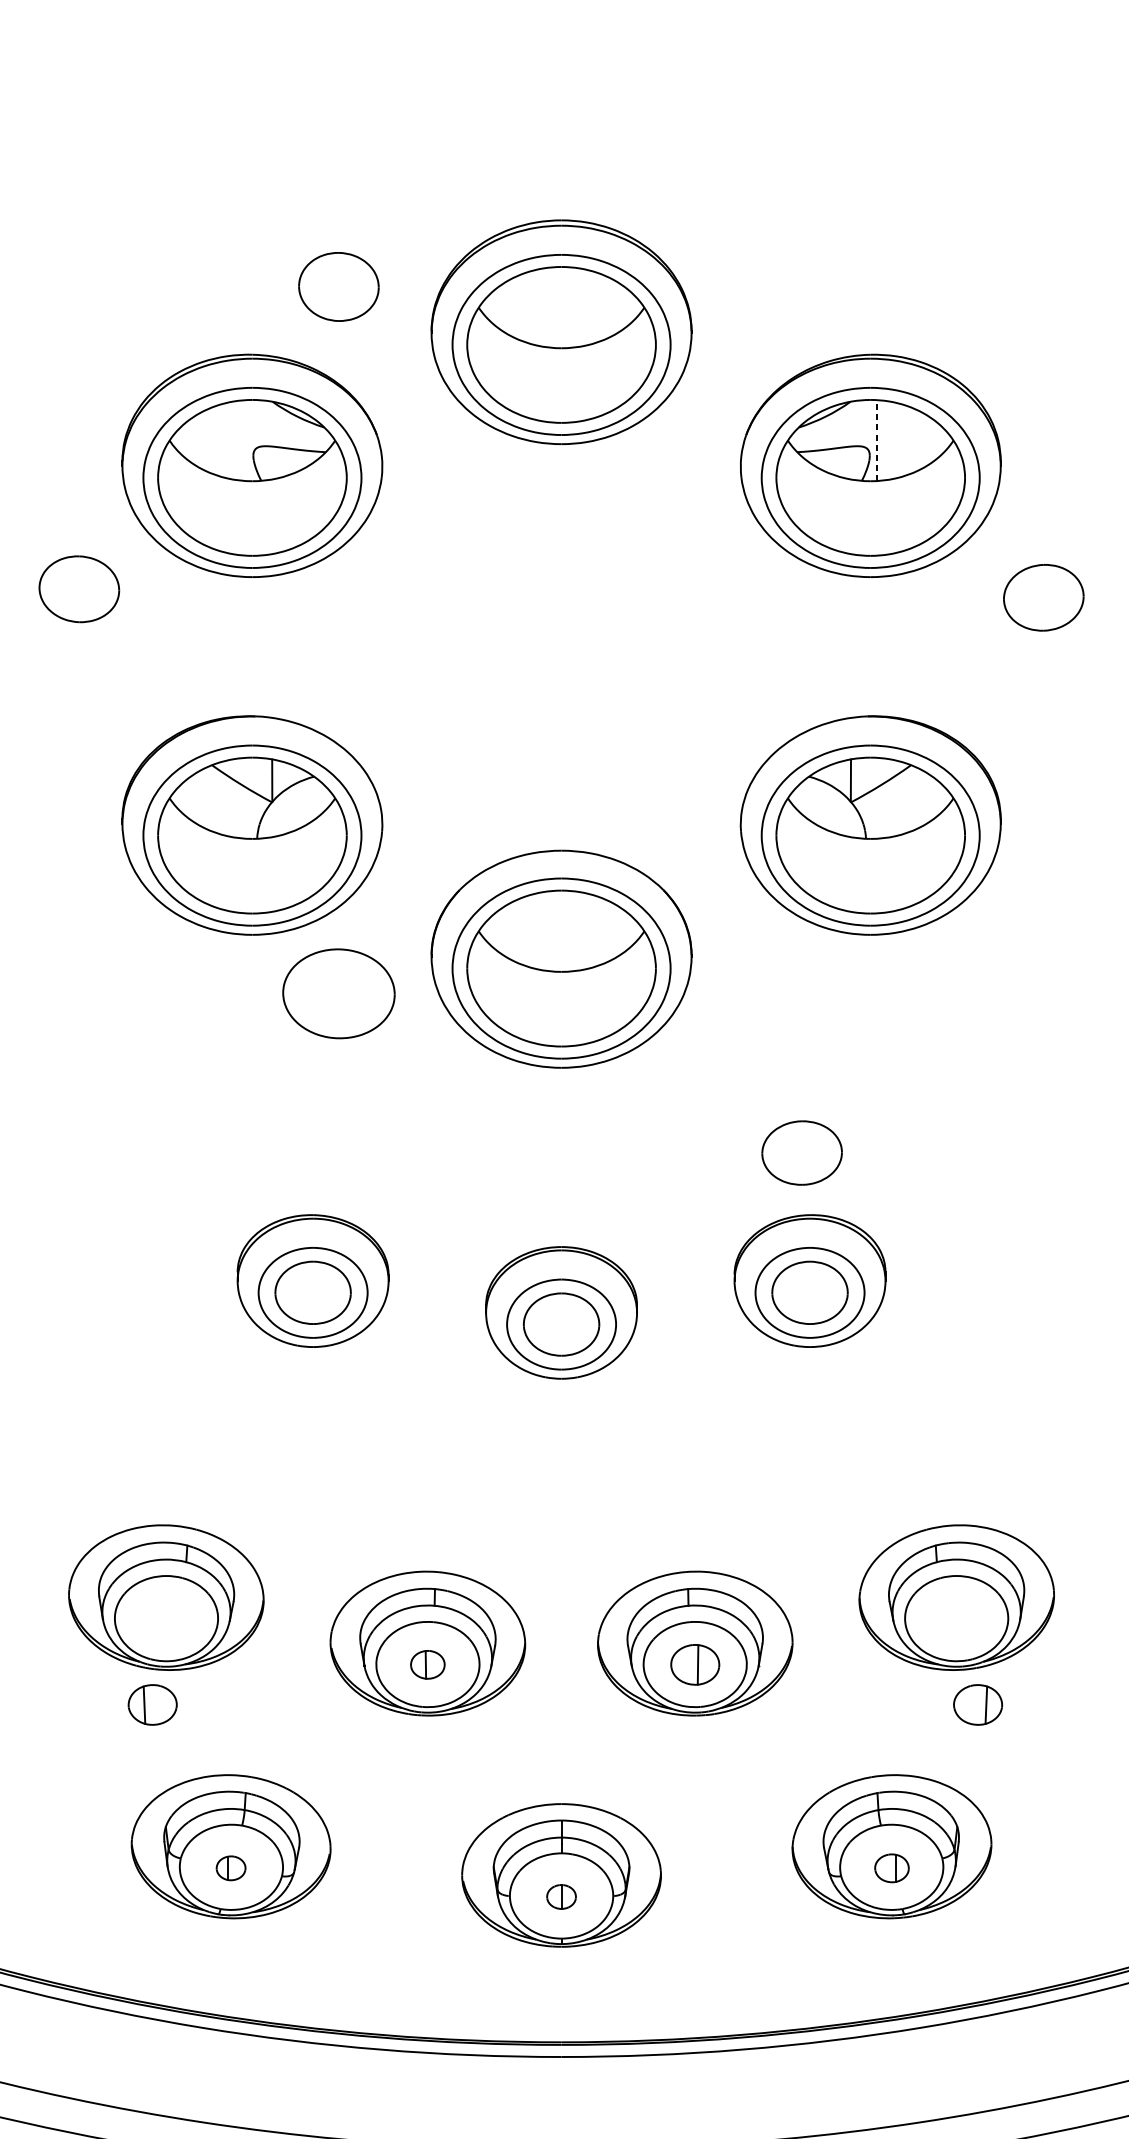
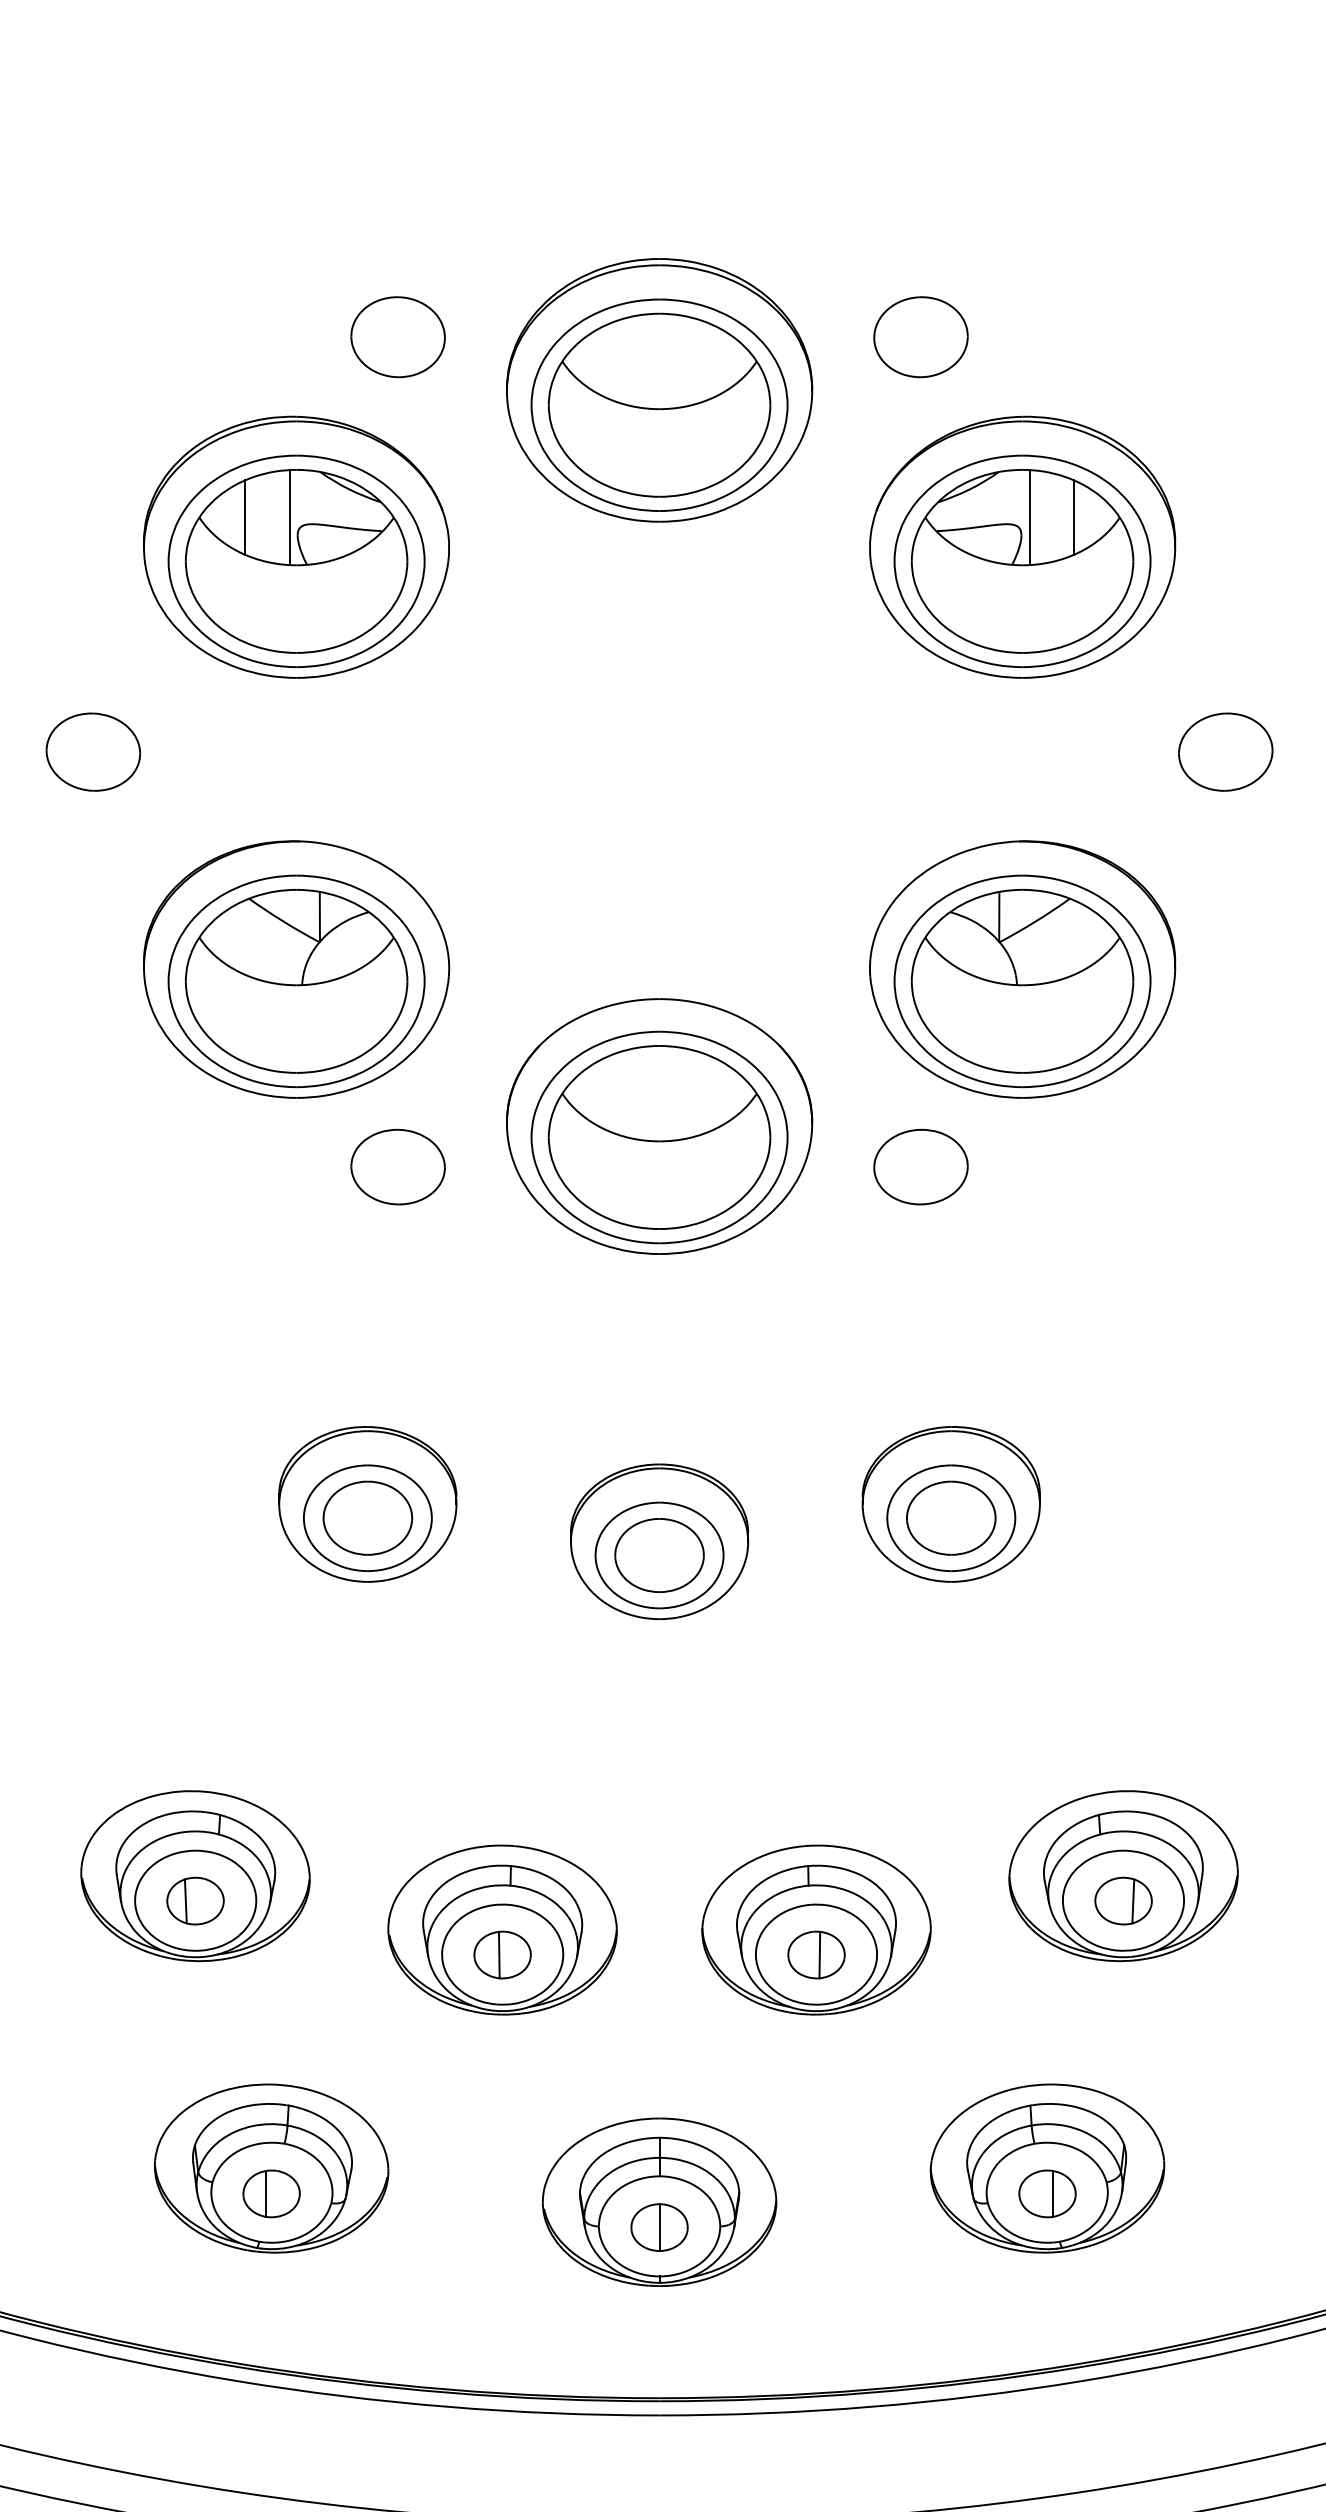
part: (783, 287) -> (920, 337), added
line: (208, 440) -> (245, 517), added
line: (246, 440) -> (289, 517), added
line: (876, 440) -> (1029, 517), dashed -> solid
line: (914, 440) -> (1073, 517), added
part: (78, 588) -> (92, 751), moved
part: (1043, 597) -> (1225, 751), moved
part: (338, 993) -> (397, 1166), size x0.71
part: (801, 1152) -> (920, 1166), moved
part: (427, 1664) -> (502, 1954), size x1.43
part: (152, 1704) -> (195, 1900), moved
part: (978, 1704) -> (1123, 1900), moved
part: (231, 1867) -> (271, 2193), size x1.67
part: (891, 1867) -> (1047, 2193), size x1.43
part: (561, 1896) -> (659, 2227), size x1.67

